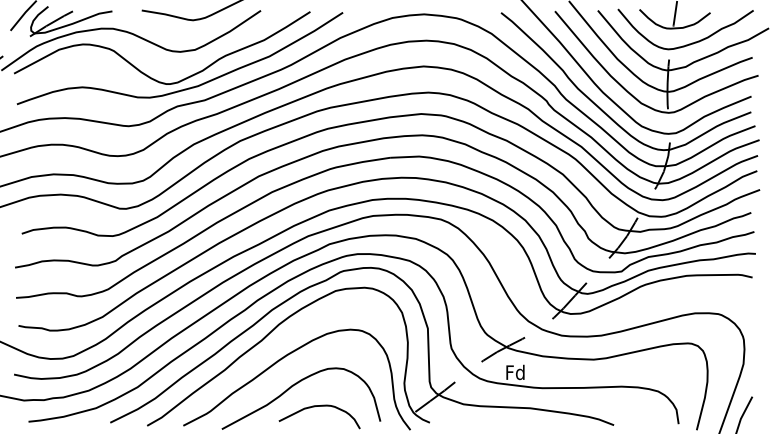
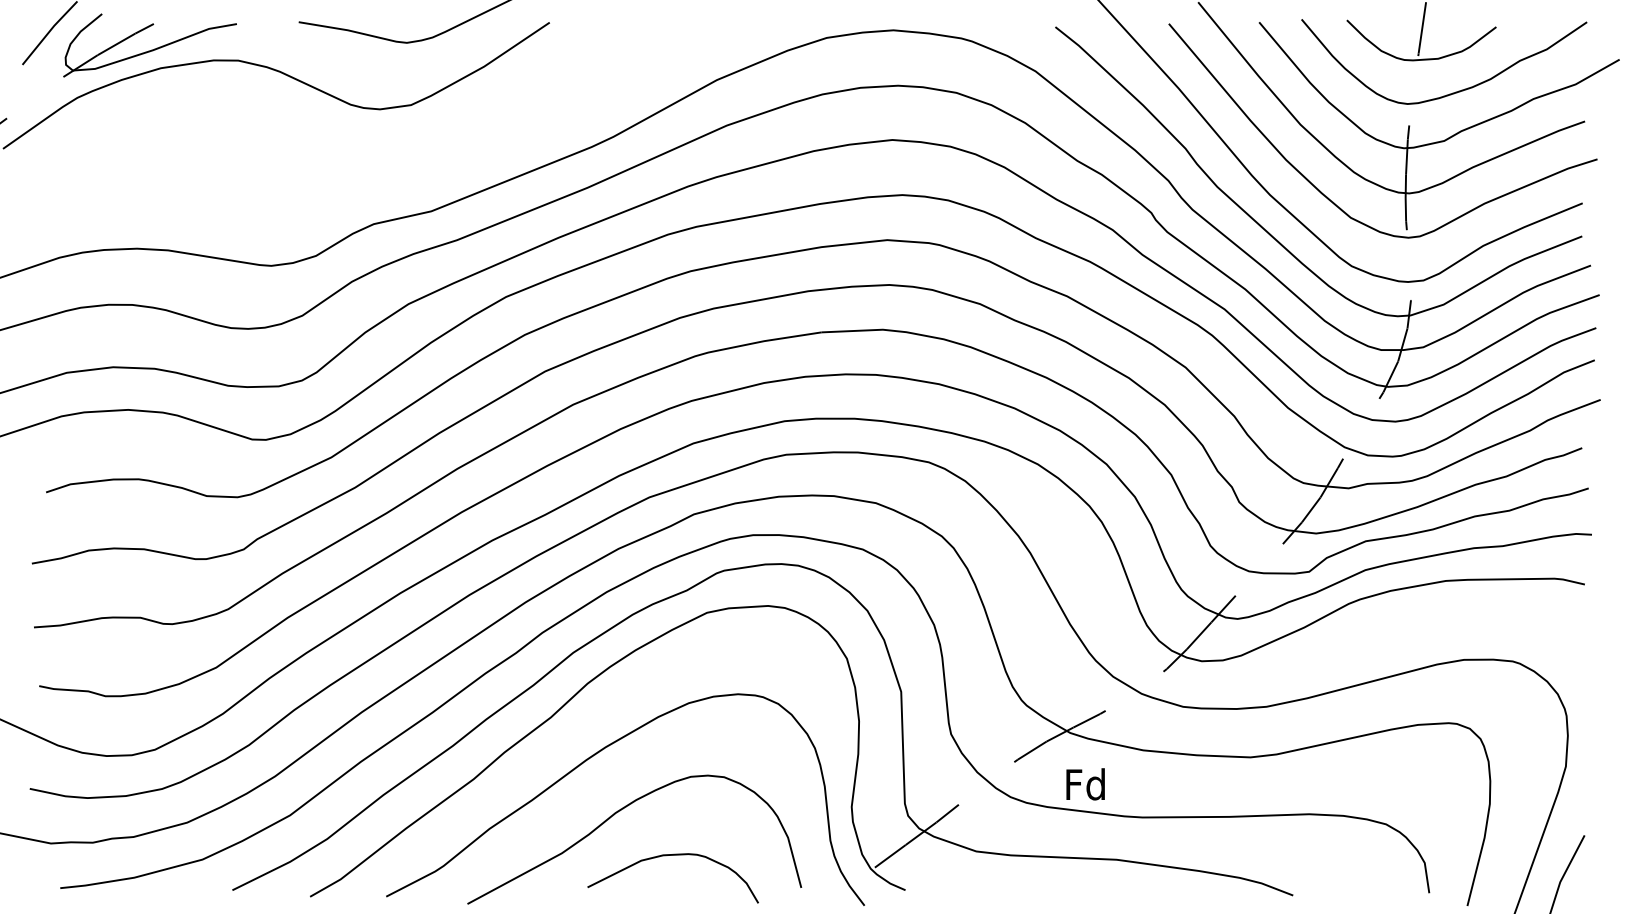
part: (187, 76) -> (395, 161), removed

